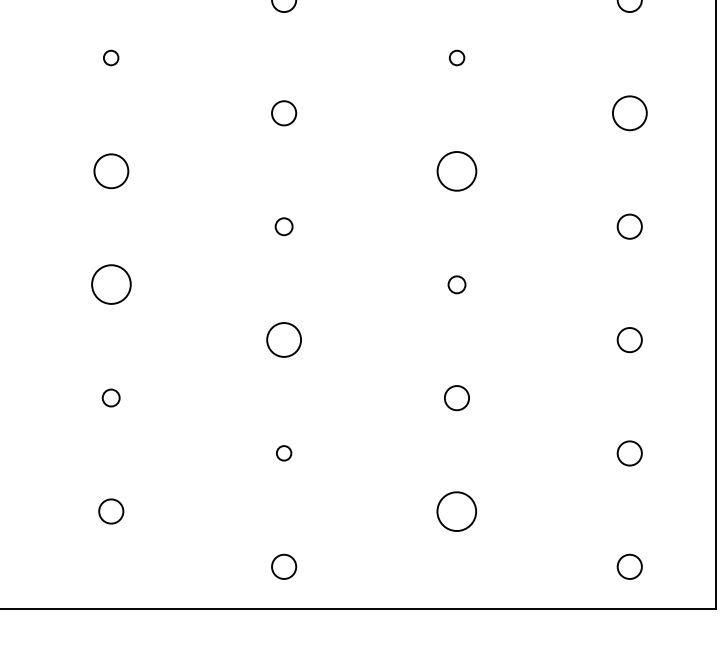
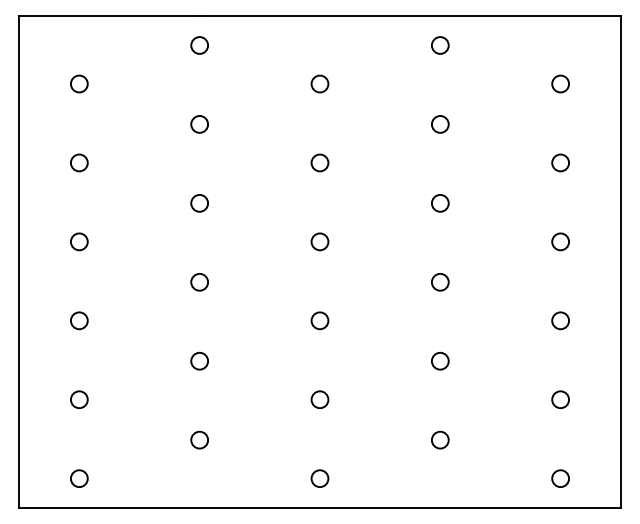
circle: (111, 58) -> (199, 124), size x1.67
circle: (457, 58) -> (440, 124), size x1.67
circle: (629, 112) -> (560, 162), size x0.71
circle: (455, 170) -> (439, 202), size x0.62
circle: (111, 171) -> (199, 203), size x0.71
circle: (283, 226) -> (319, 241), size x1.43
circle: (111, 285) -> (199, 282), size x0.62
circle: (457, 285) -> (440, 282), size x1.43
circle: (283, 339) -> (319, 320), size x0.71
circle: (111, 397) -> (199, 360), size x1.43
circle: (283, 453) -> (319, 399), size x1.67
circle: (457, 510) -> (440, 439), size x0.62

